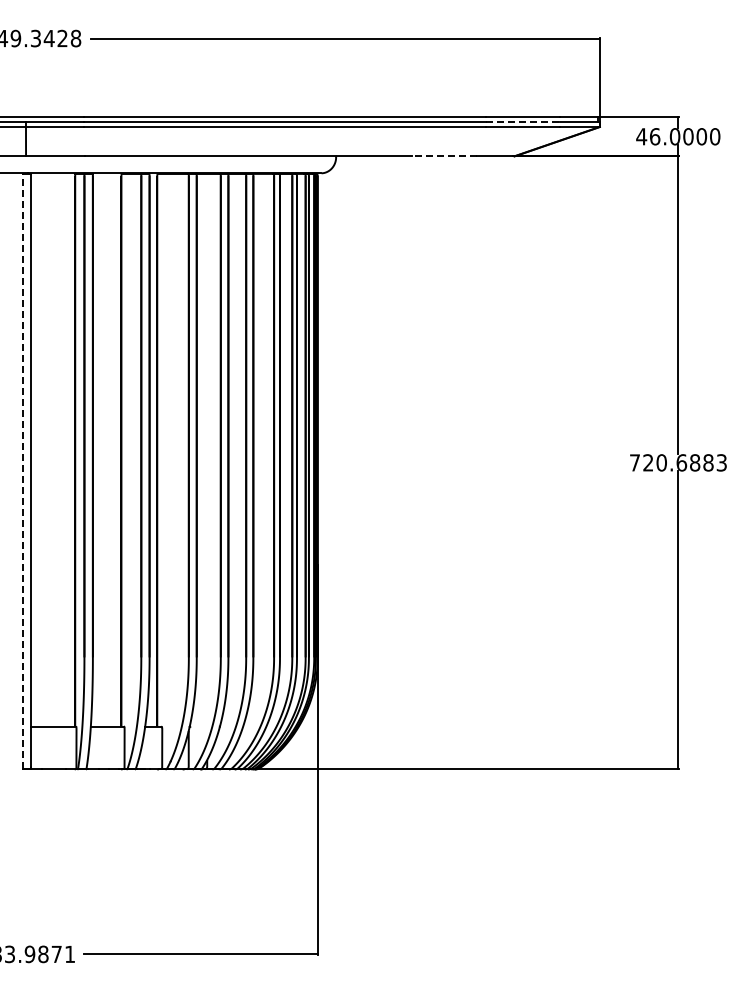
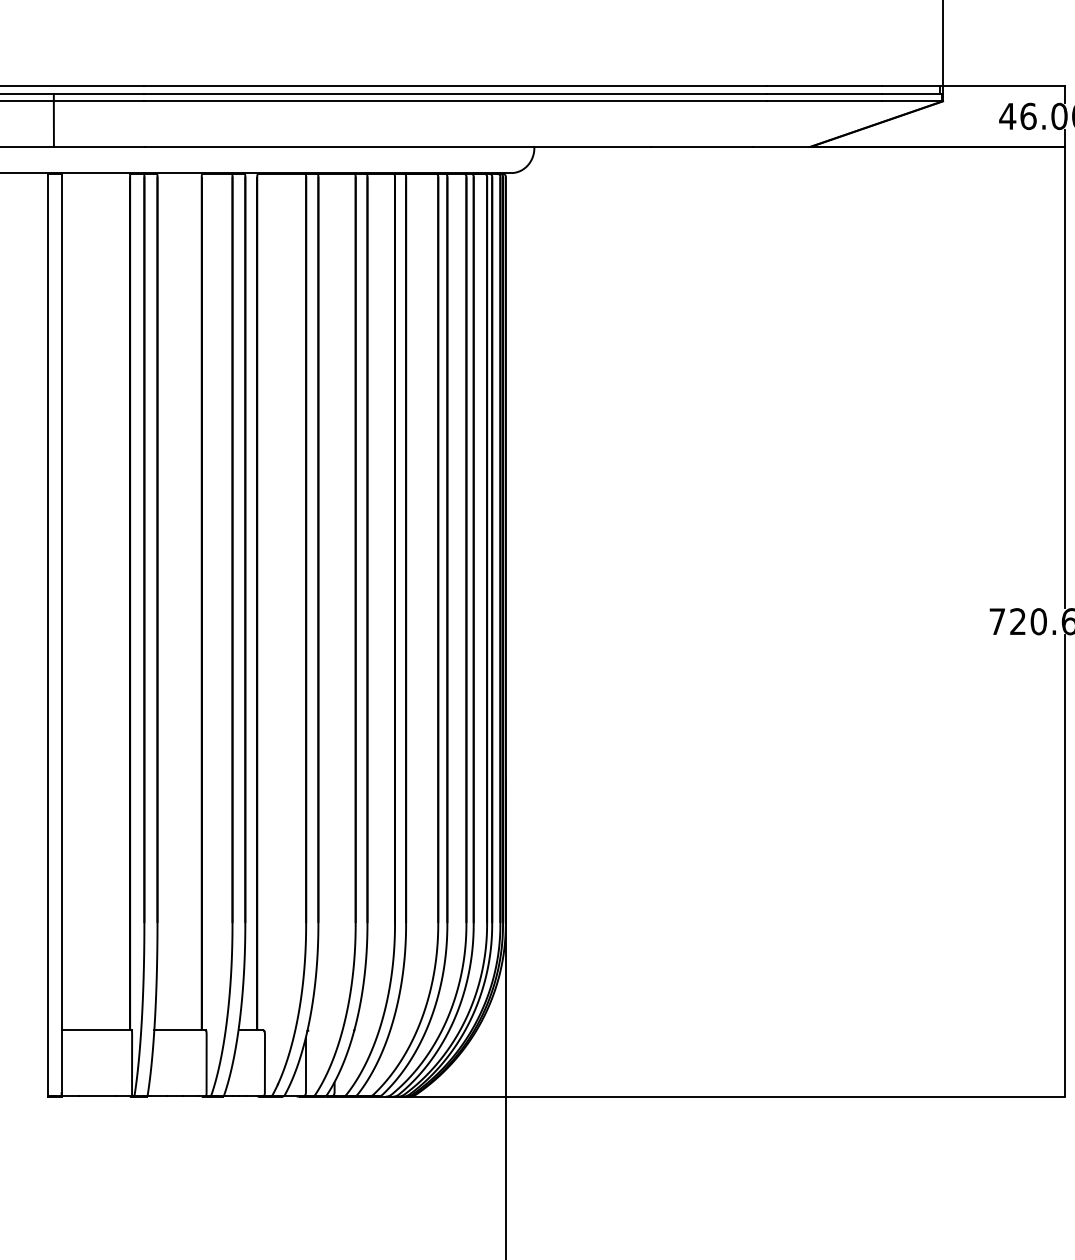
line: (523, 122) -> (824, 94), dashed -> solid
line: (444, 156) -> (702, 147), dashed -> solid
line: (22, 471) -> (48, 635), dashed -> solid

